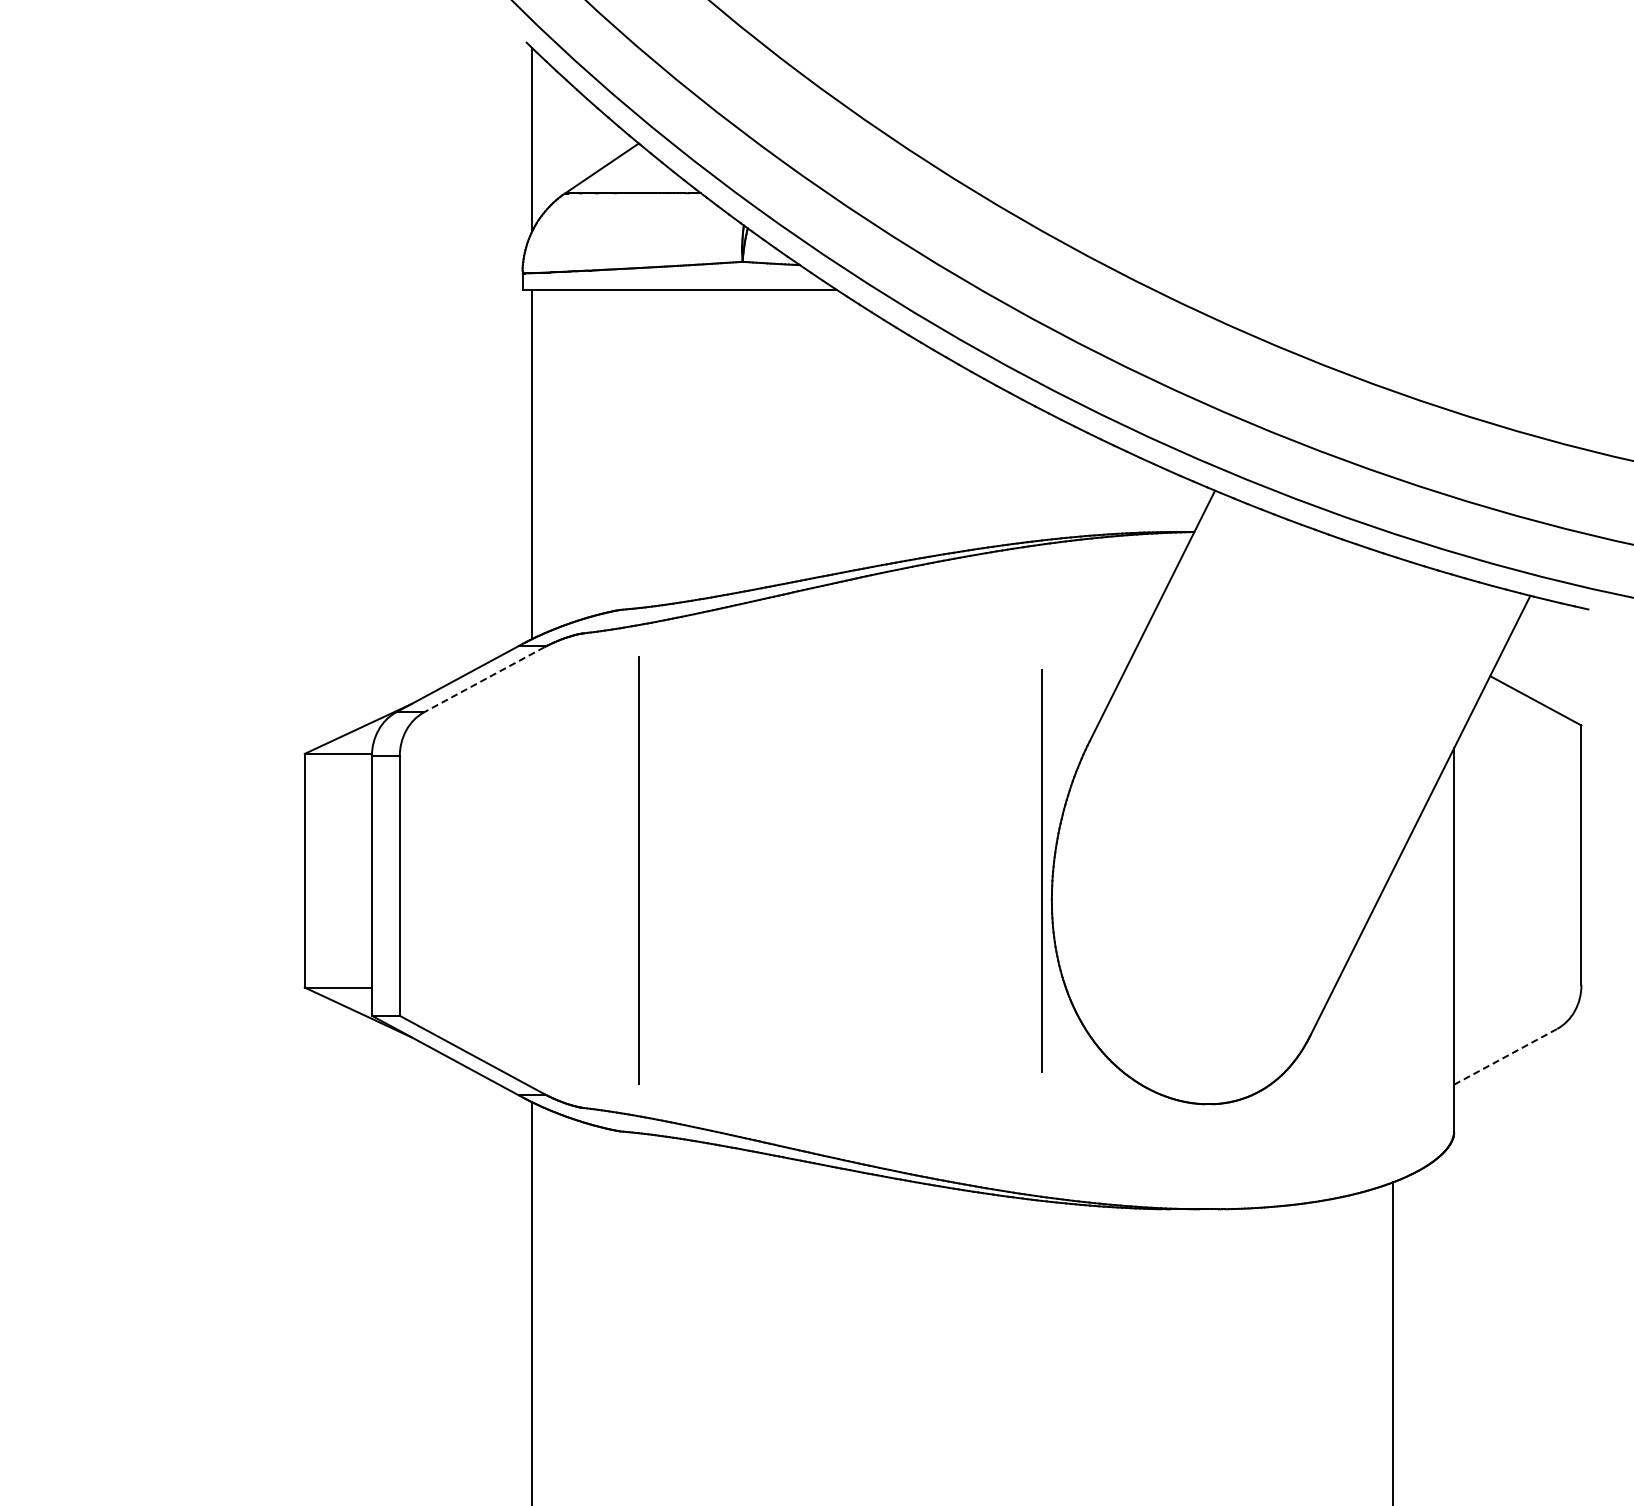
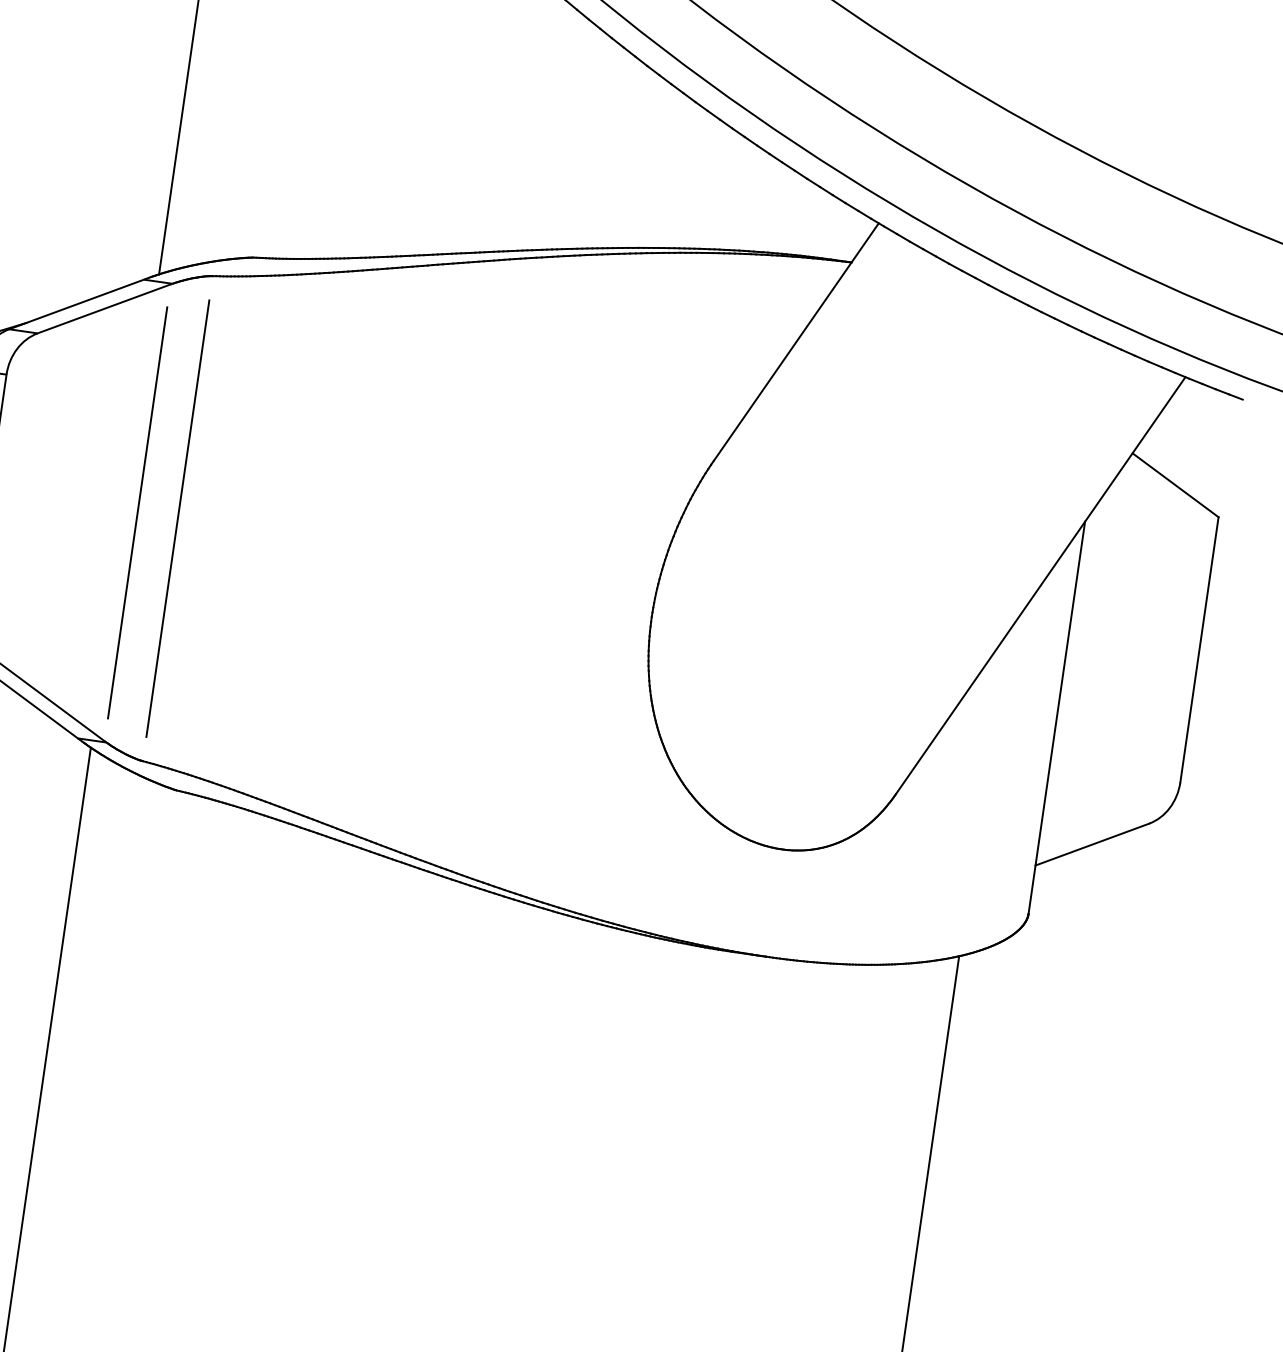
line: (484, 679) -> (104, 308), dashed -> solid
line: (638, 870) -> (177, 518), moved
line: (1041, 870) -> (137, 512), moved
line: (1505, 1056) -> (1092, 844), dashed -> solid

